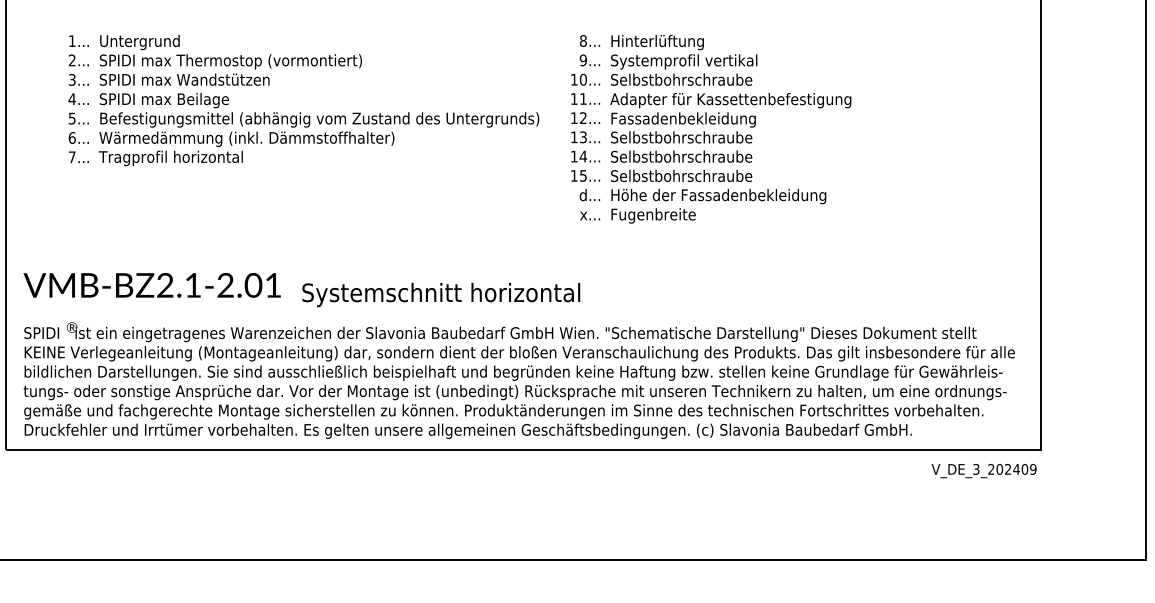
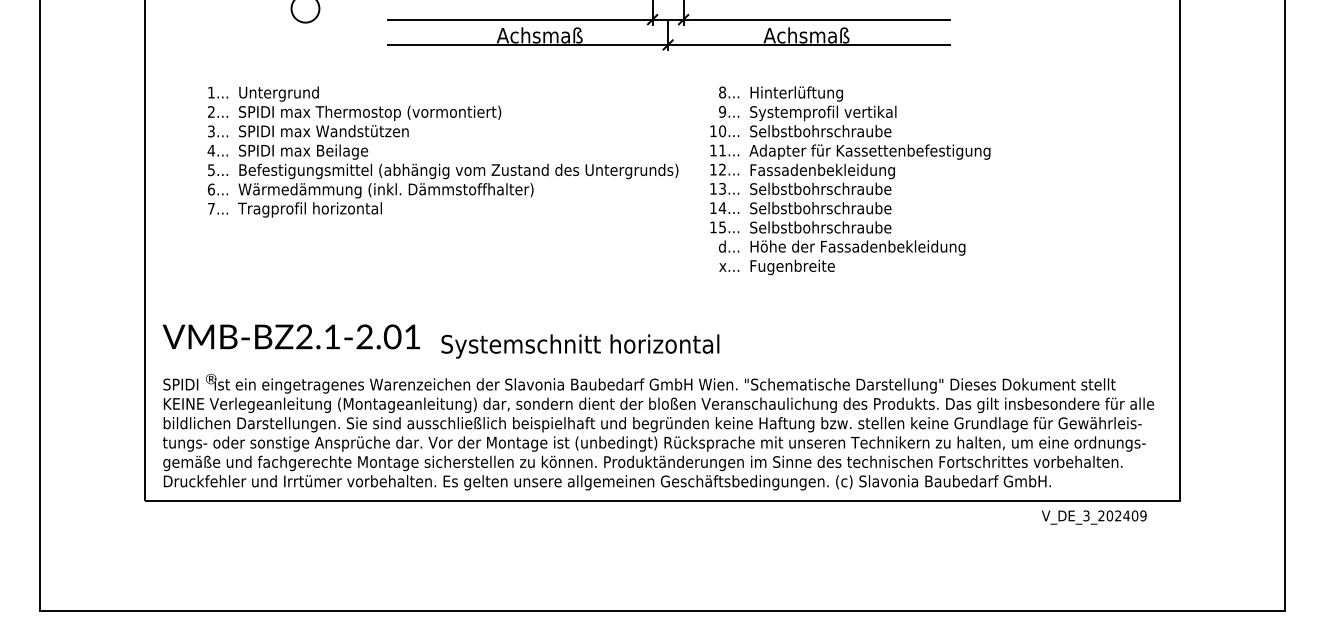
text: (984, 470) -> (1094, 517), moved

